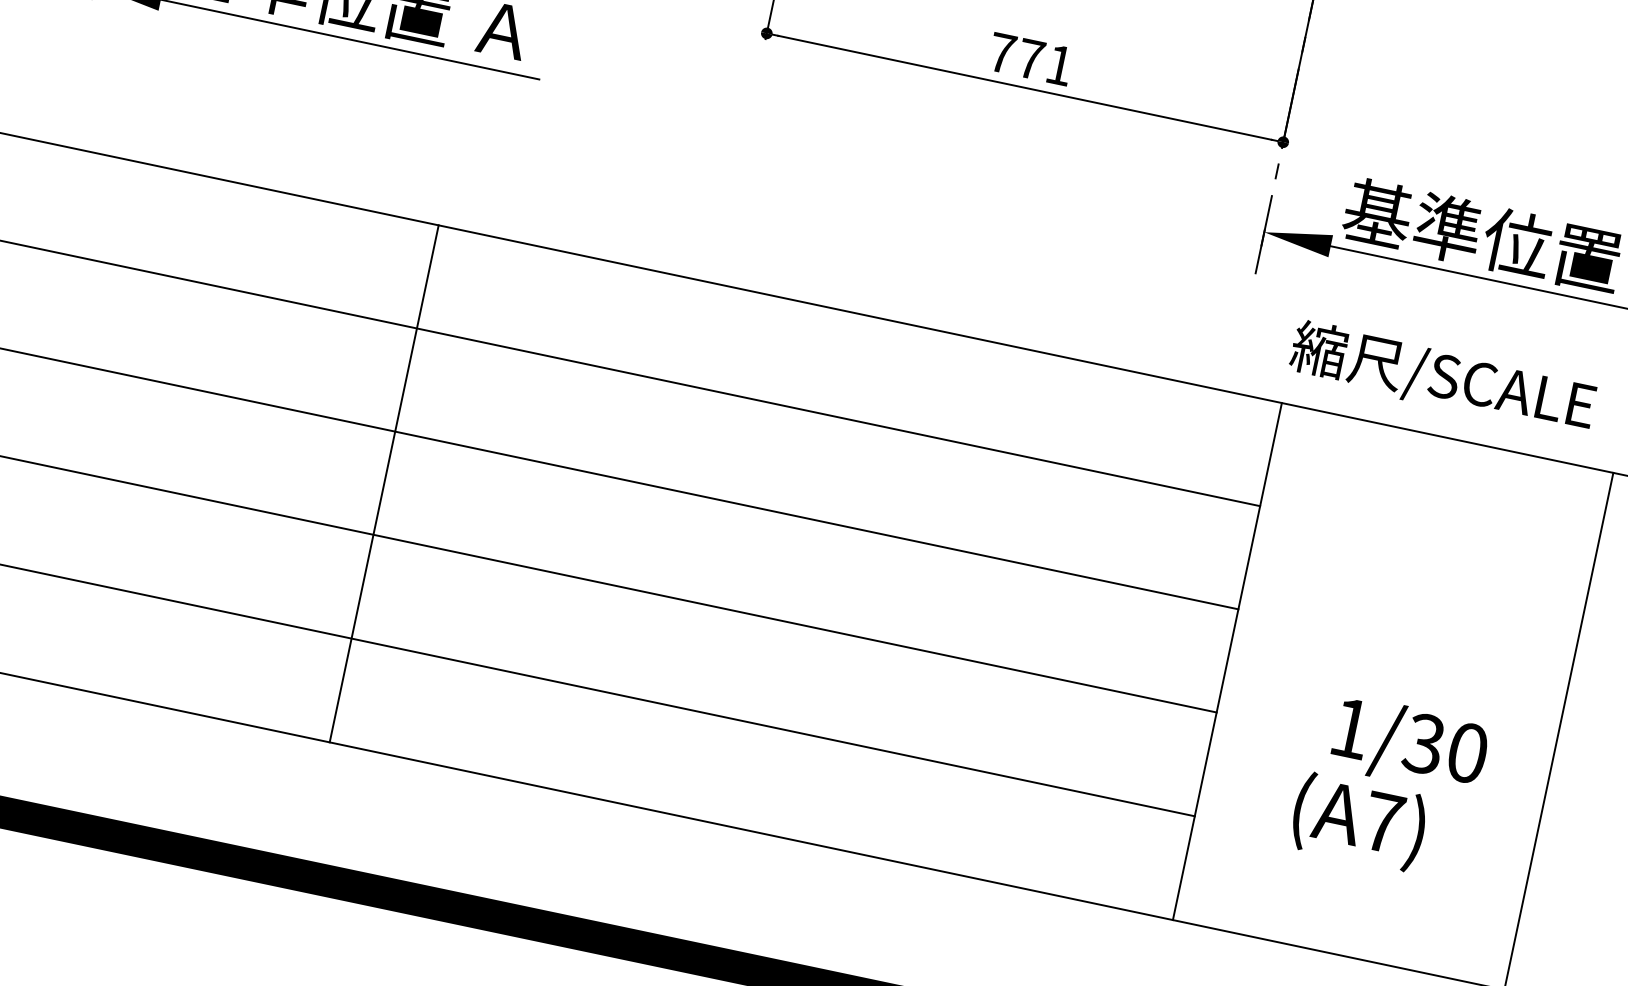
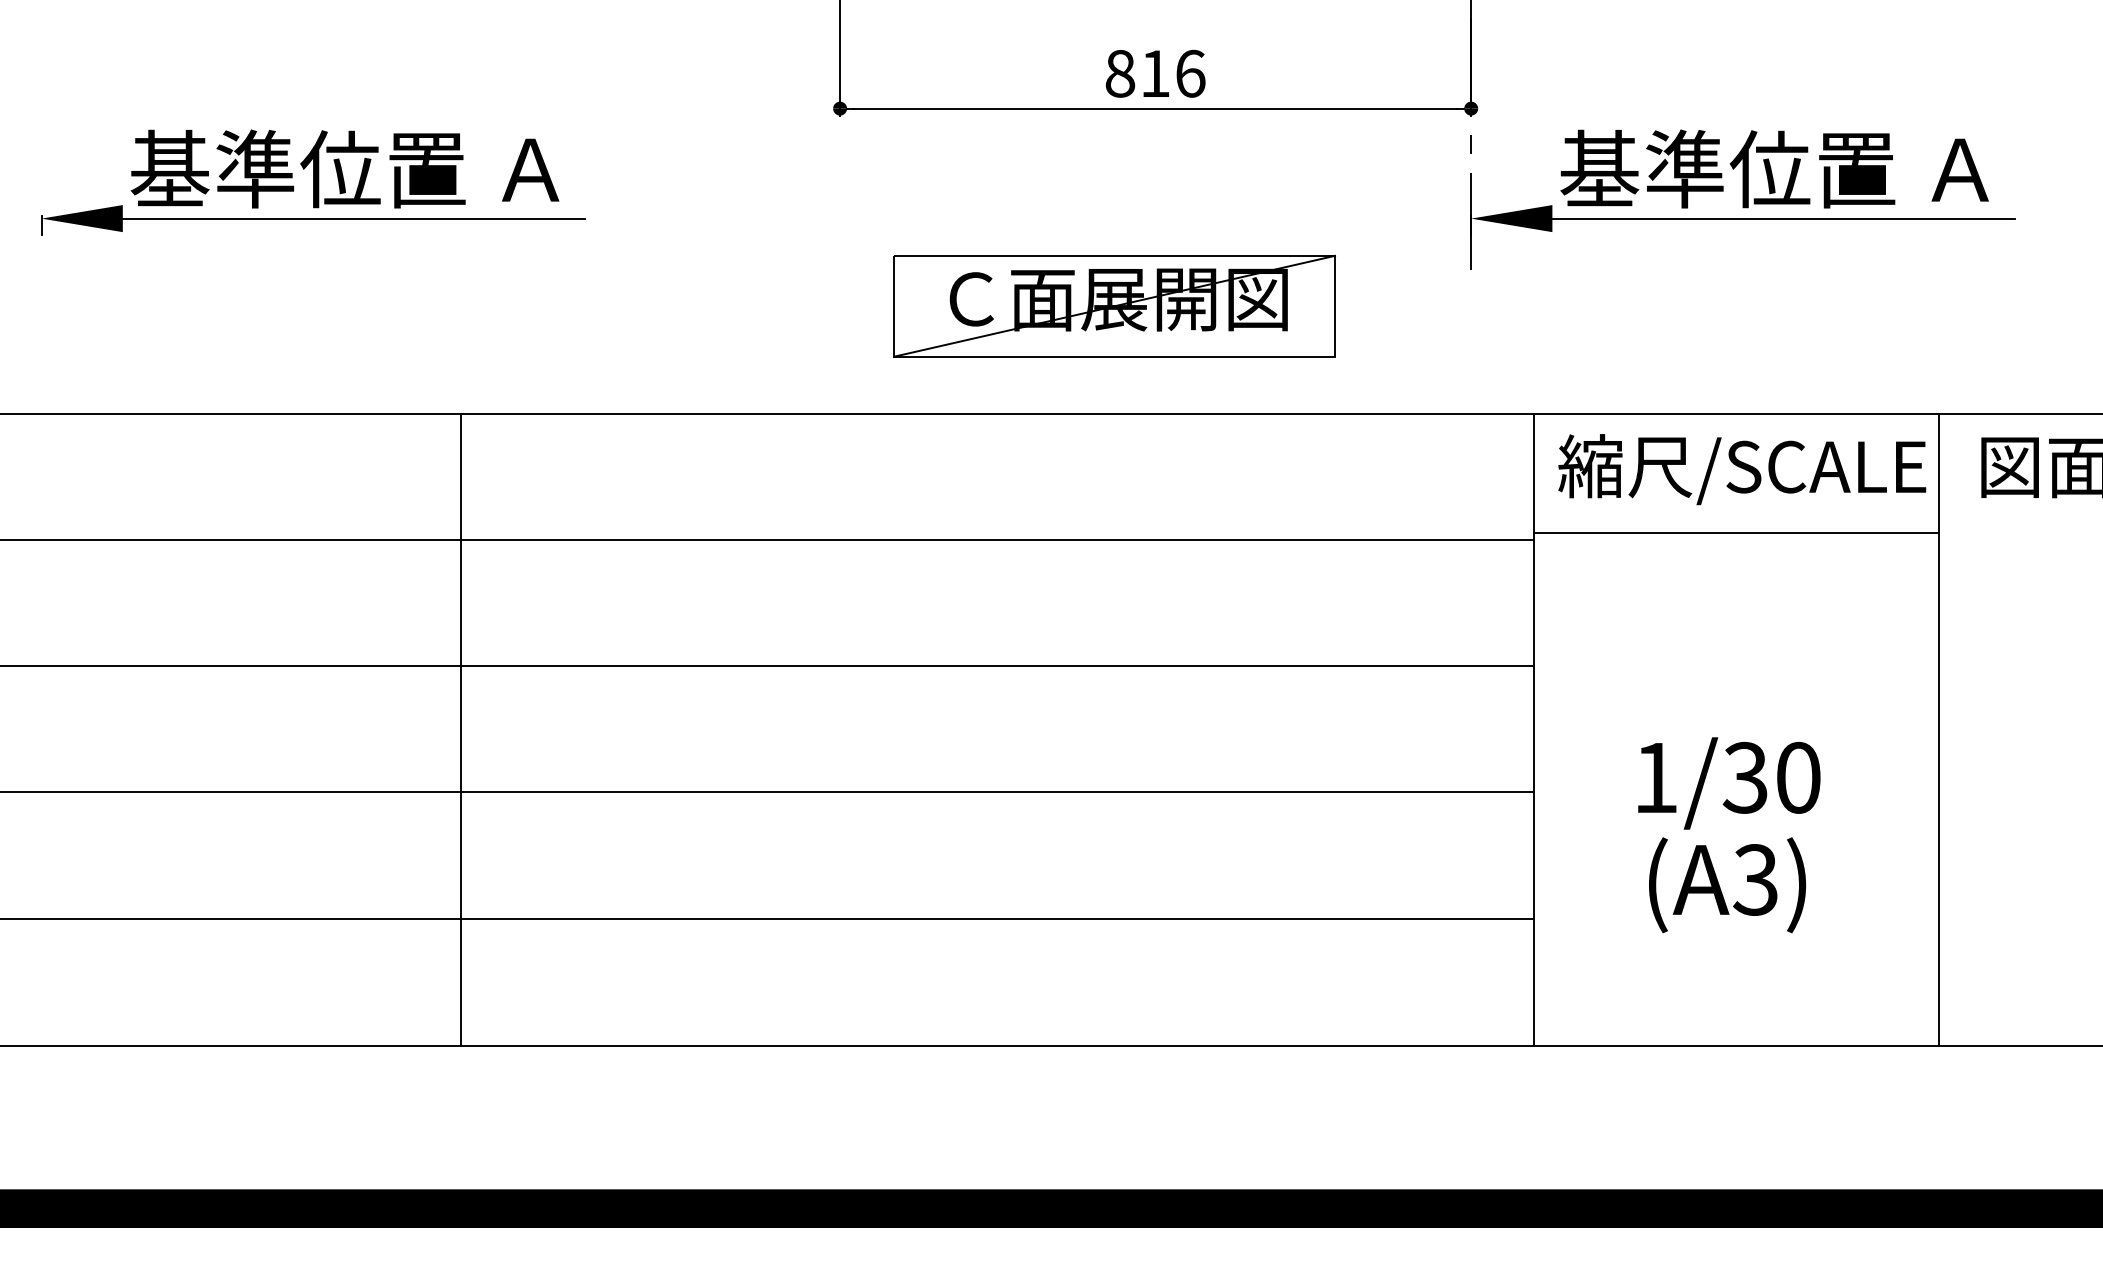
text: (1030, 59) -> (1155, 73), 771 -> 816
part: (957, 241) -> (1114, 305), added
text: (1443, 378) -> (1742, 469), moved
line: (384, 483) -> (461, 729), moved
line: (1426, 535) -> (1735, 533), added
text: (1410, 745) -> (1729, 783), moved
text: (1382, 822) -> (1755, 879), (A7) -> (A3)

